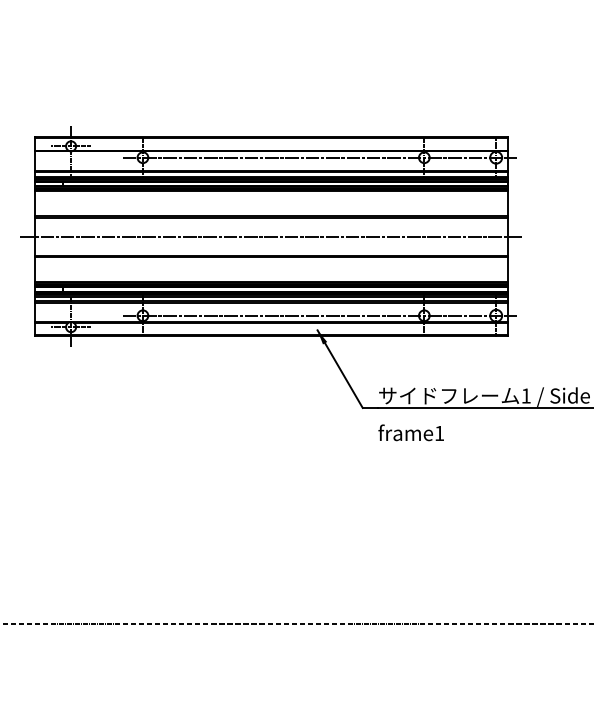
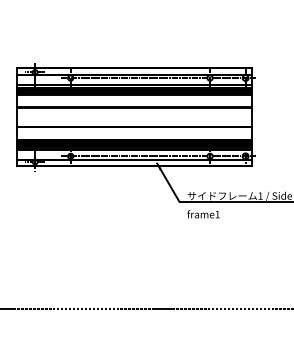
line: (269, 237) -> (133, 117), removed

